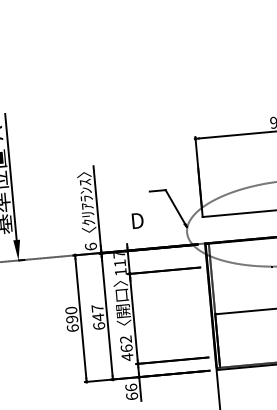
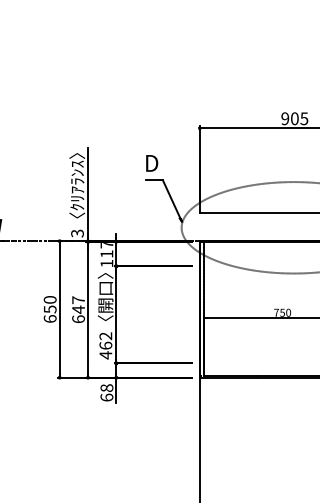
text: (138, 220) -> (152, 163), moved
text: (91, 246) -> (77, 233), 6 -> 3
text: (71, 319) -> (49, 309), 690 -> 650
text: (130, 387) -> (106, 387), 66 -> 68

